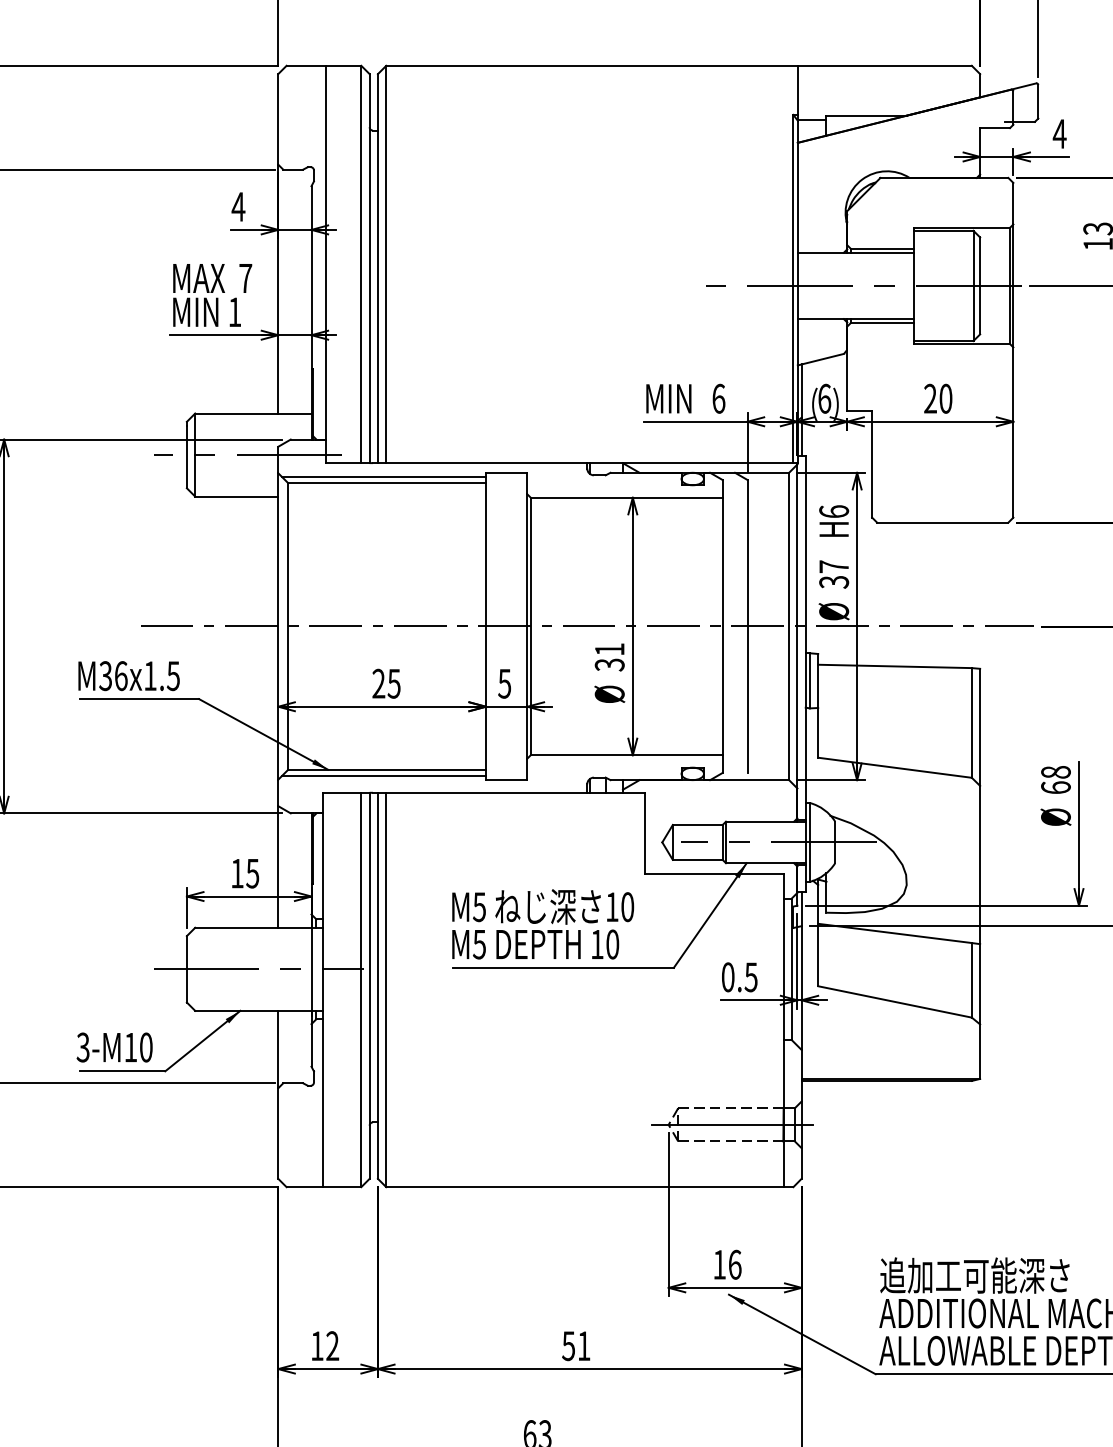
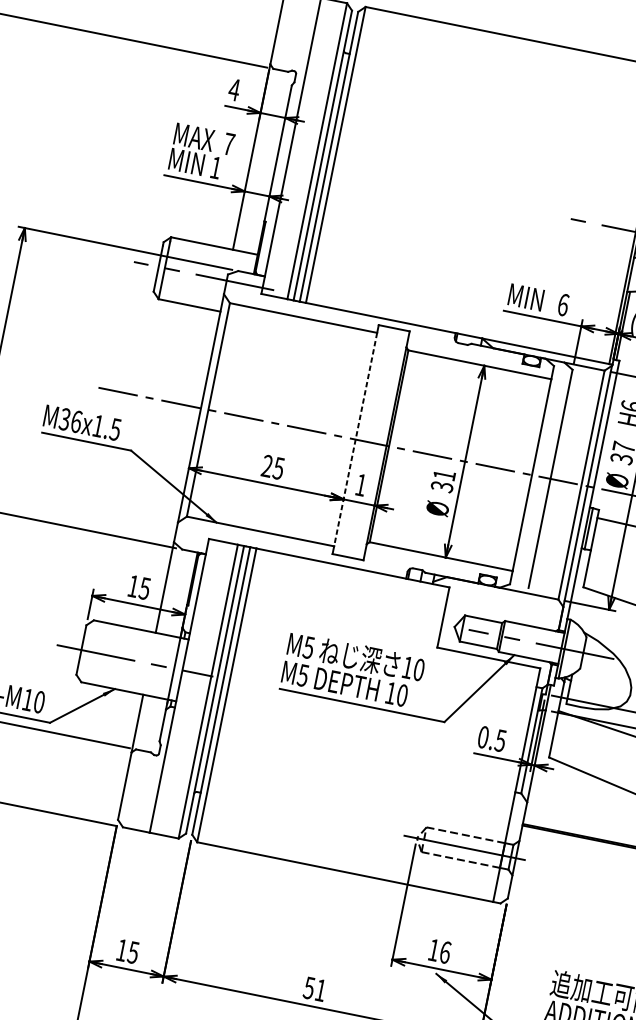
line: (383, 476) -> (301, 312), removed
line: (485, 626) -> (355, 439), solid -> dashed
text: (504, 683) -> (360, 484), 5 -> 1
line: (383, 775) -> (256, 535), removed
text: (332, 1346) -> (133, 952), 12 -> 15

